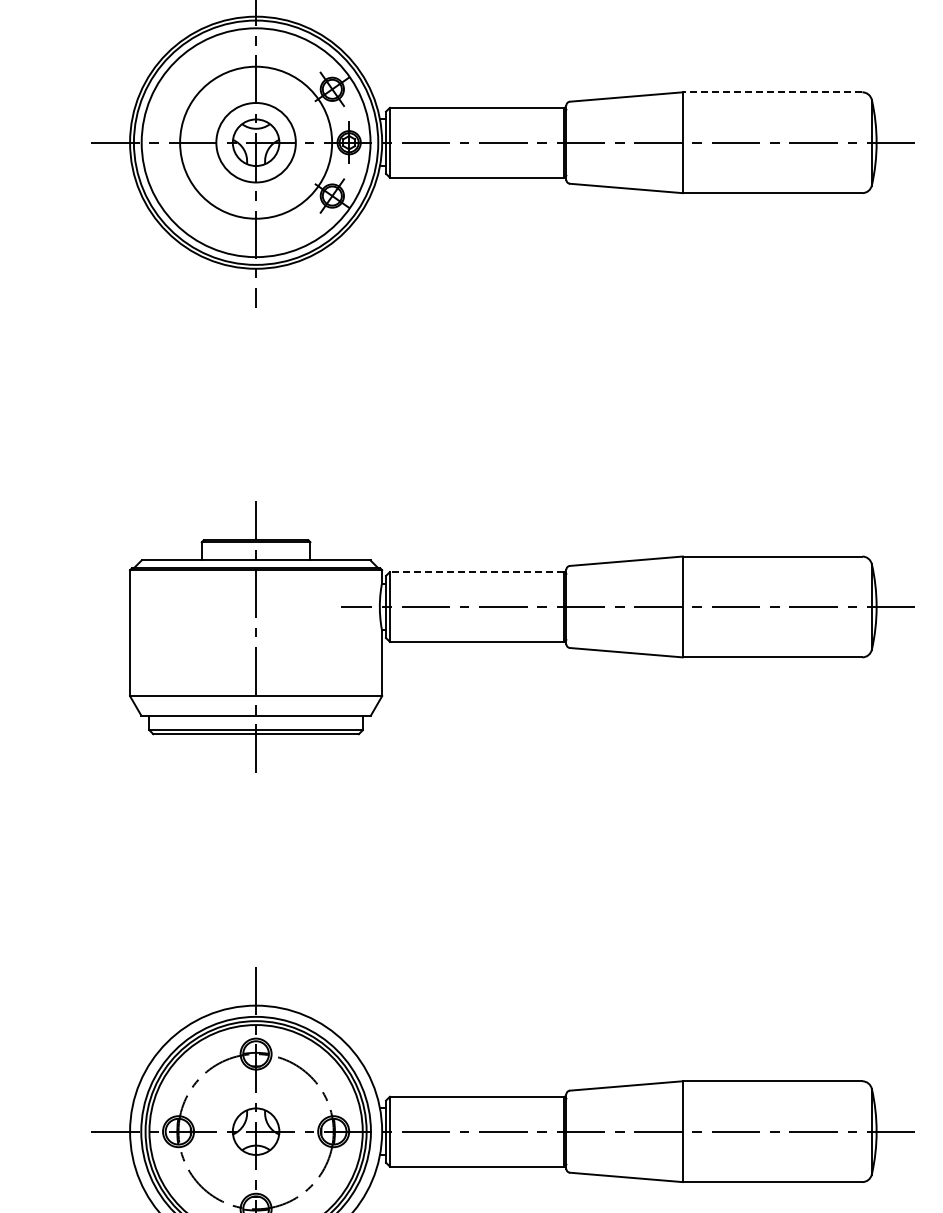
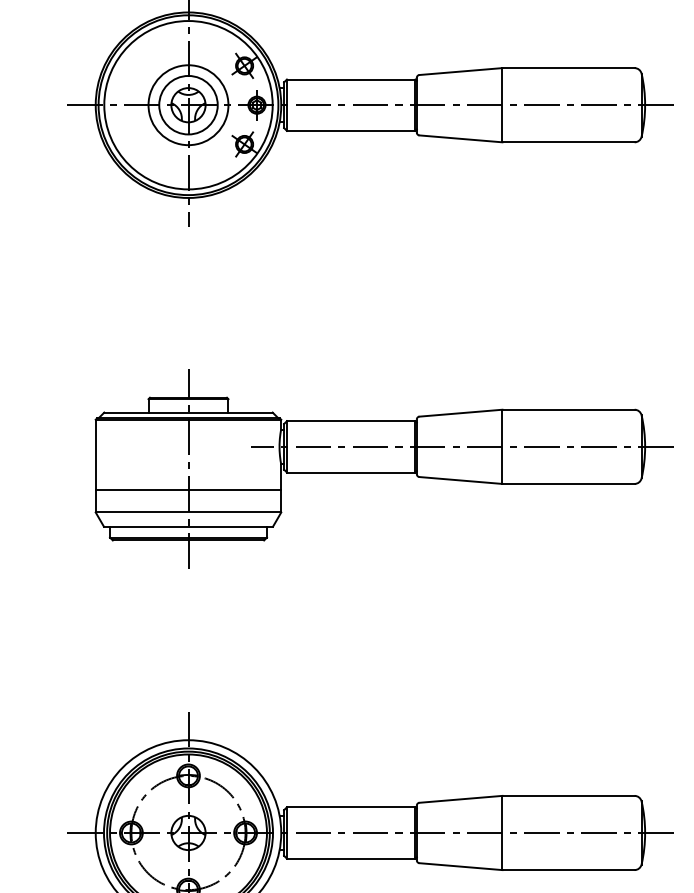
line: (772, 92) -> (568, 68), dashed -> solid
circle: (255, 142) -> (188, 105), size x0.71
line: (476, 572) -> (350, 421), dashed -> solid
line: (256, 665) -> (188, 489), added

